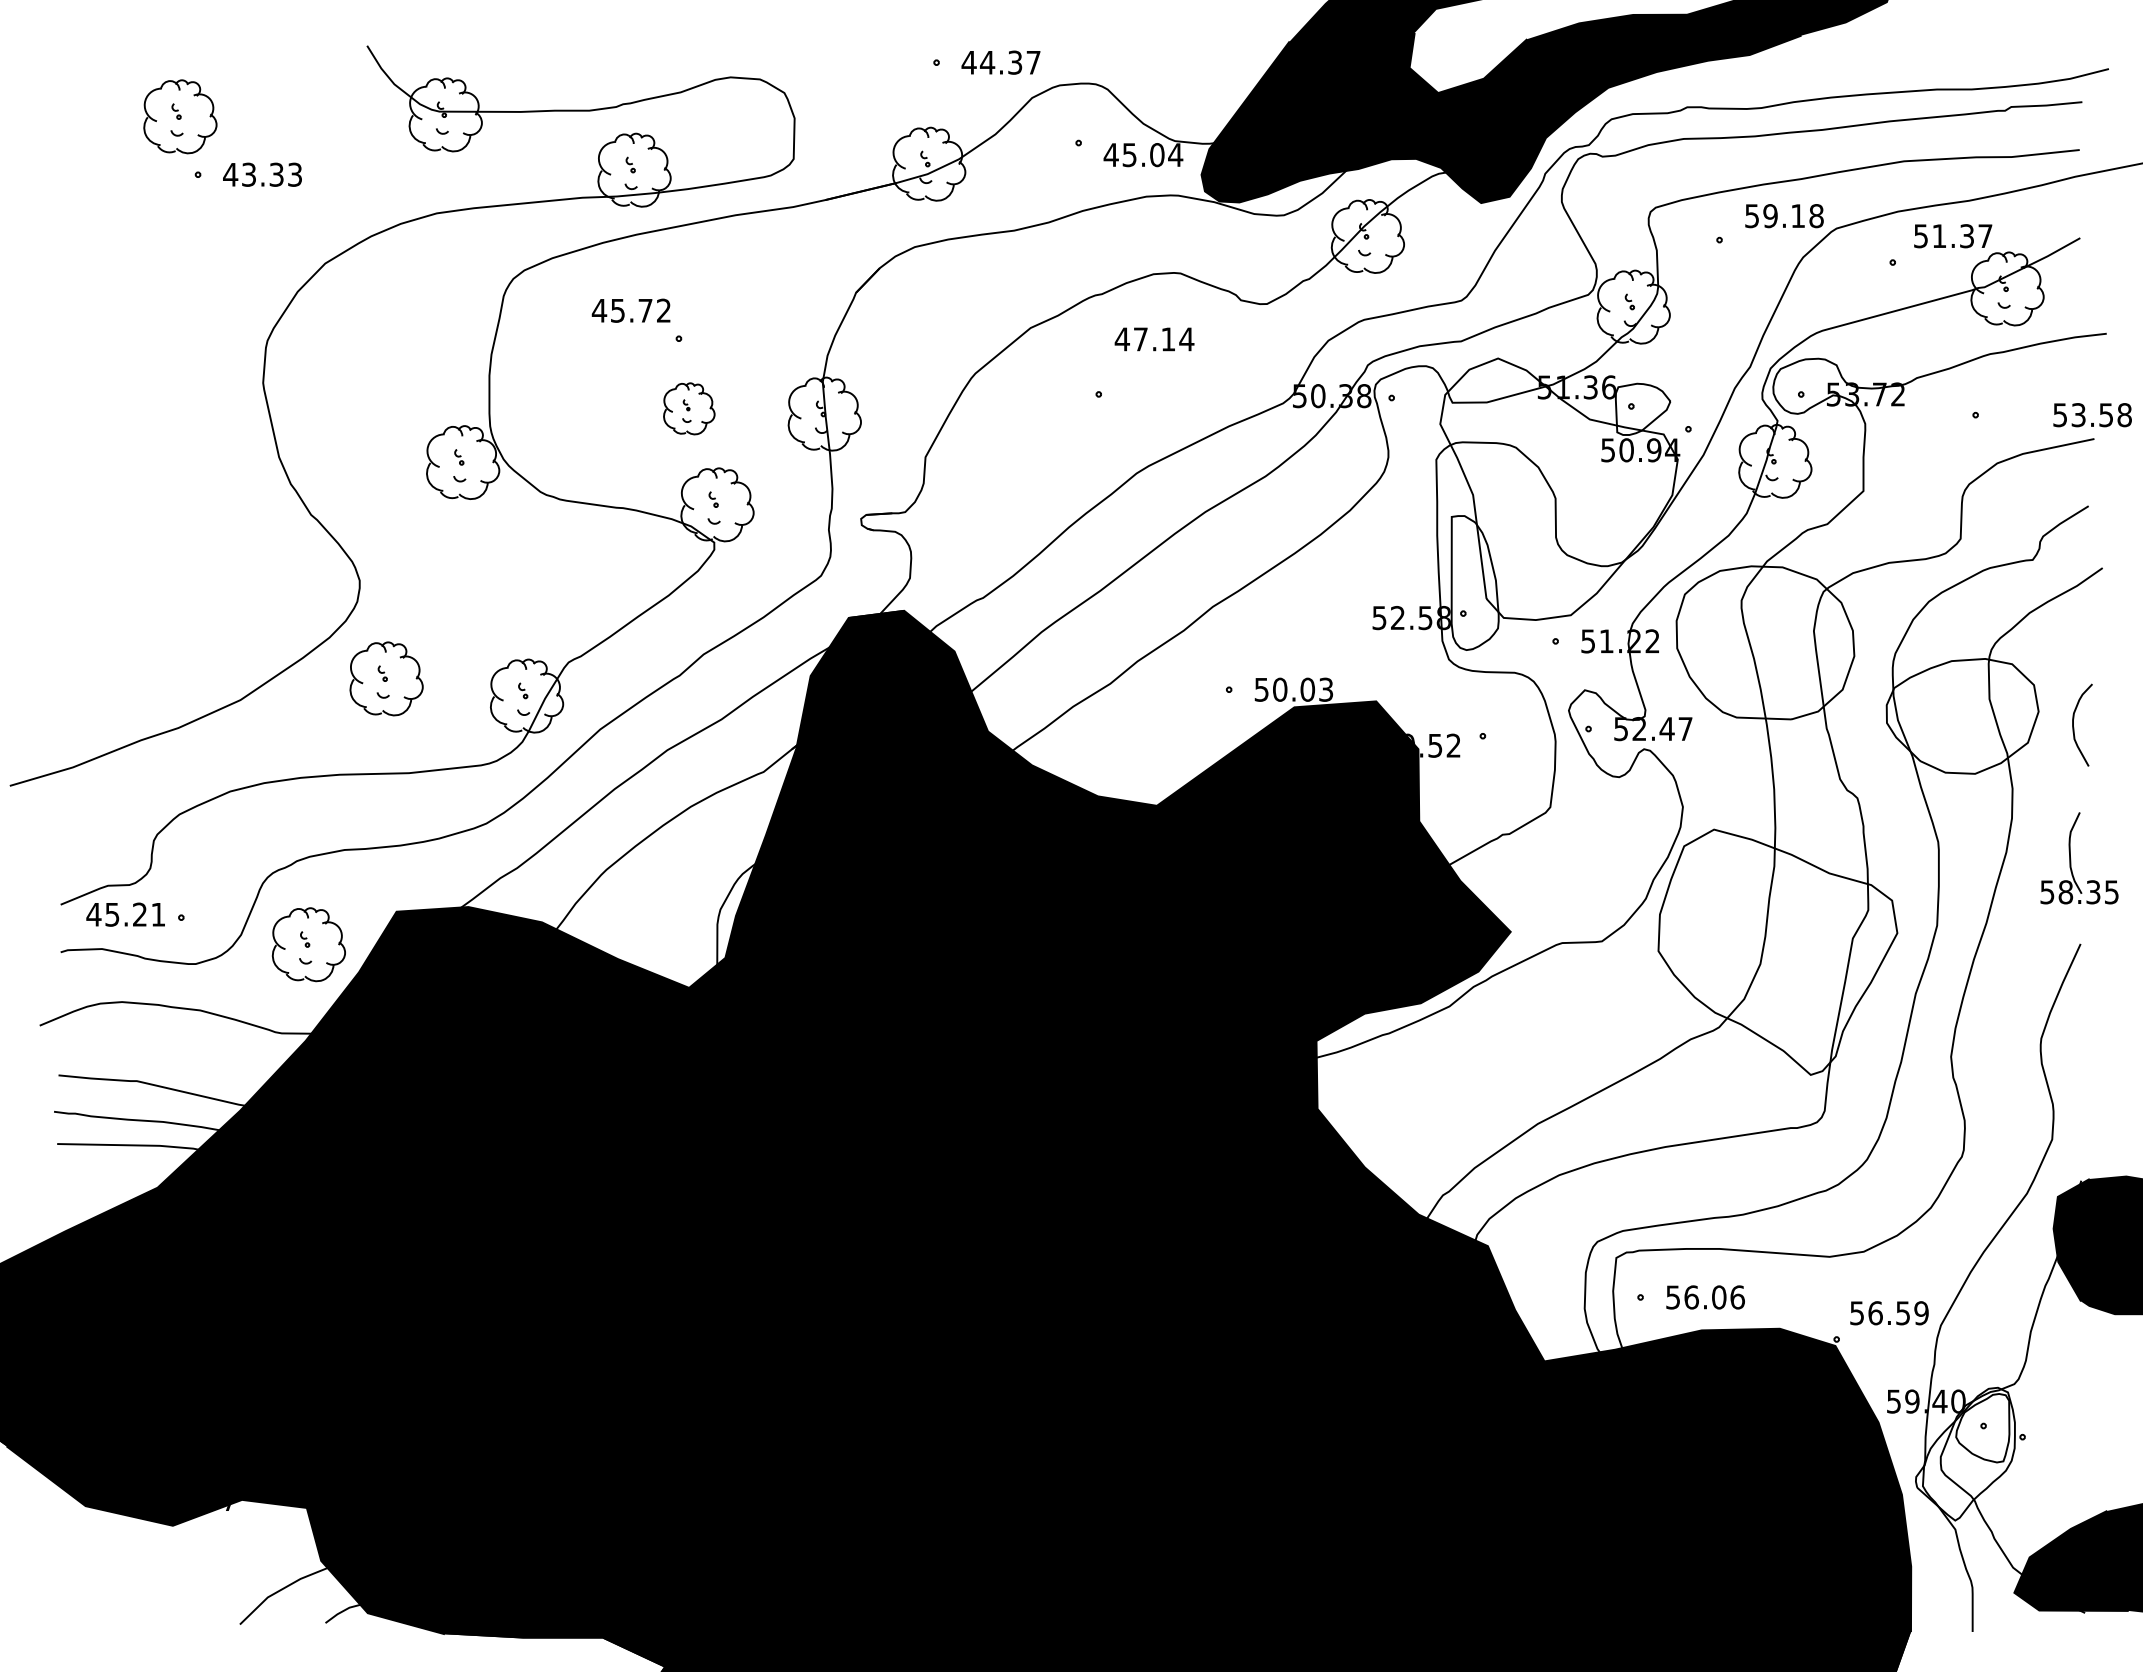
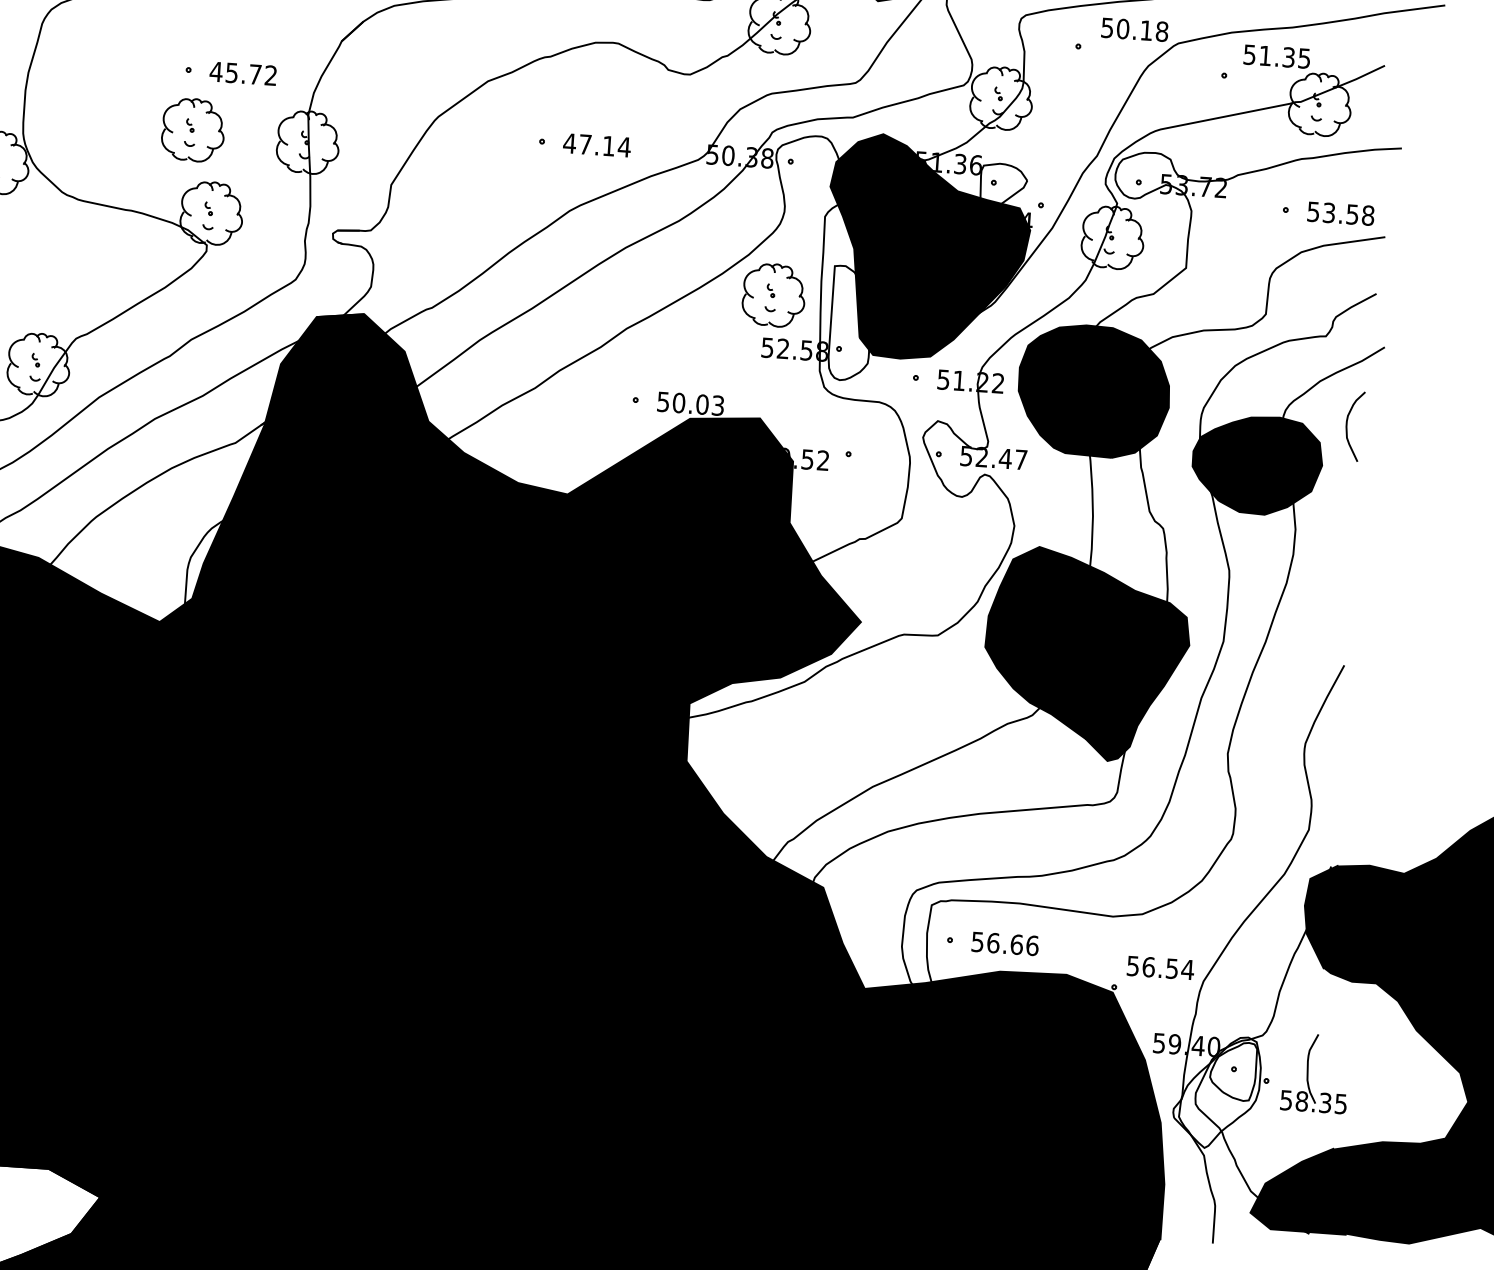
text: (1770, 216) -> (1123, 29), 59.18 -> 50.18
text: (1985, 236) -> (1304, 58), 51.37 -> 51.35
text: (630, 310) -> (242, 73), moved
text: (1154, 339) -> (597, 145), moved
part: (689, 408) -> (193, 129), size x1.43
text: (2092, 415) -> (1340, 214), moved
fill: (1558, 489) -> (927, 249), added
part: (1382, 555) -> (773, 294), added
fill: (1765, 642) -> (1094, 391), added
fill: (1962, 715) -> (1257, 464), added
curve: (2074, 727) -> (1347, 427), moved
part: (2071, 859) -> (1308, 1073), moved
fill: (1777, 951) -> (1086, 654), added
text: (1719, 1297) -> (1017, 944), 56.06 -> 56.66
text: (1921, 1313) -> (1187, 970), 56.59 -> 56.54

